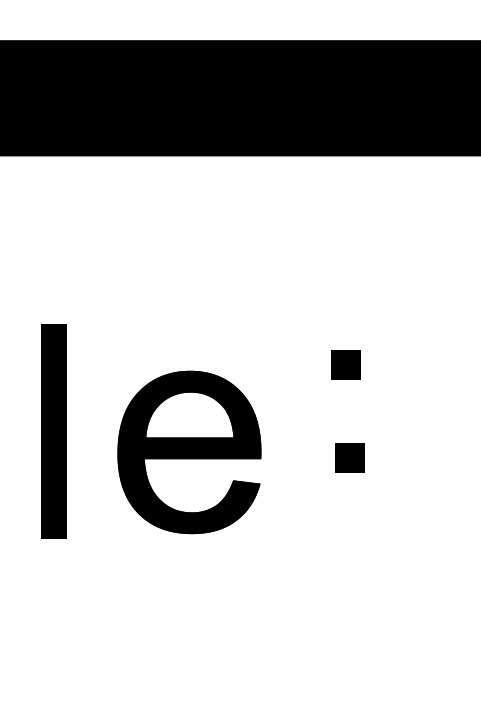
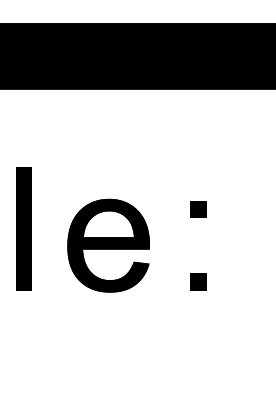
part: (53, 431) -> (23, 228), moved
part: (189, 452) -> (108, 245), moved
part: (349, 457) -> (198, 281), moved

